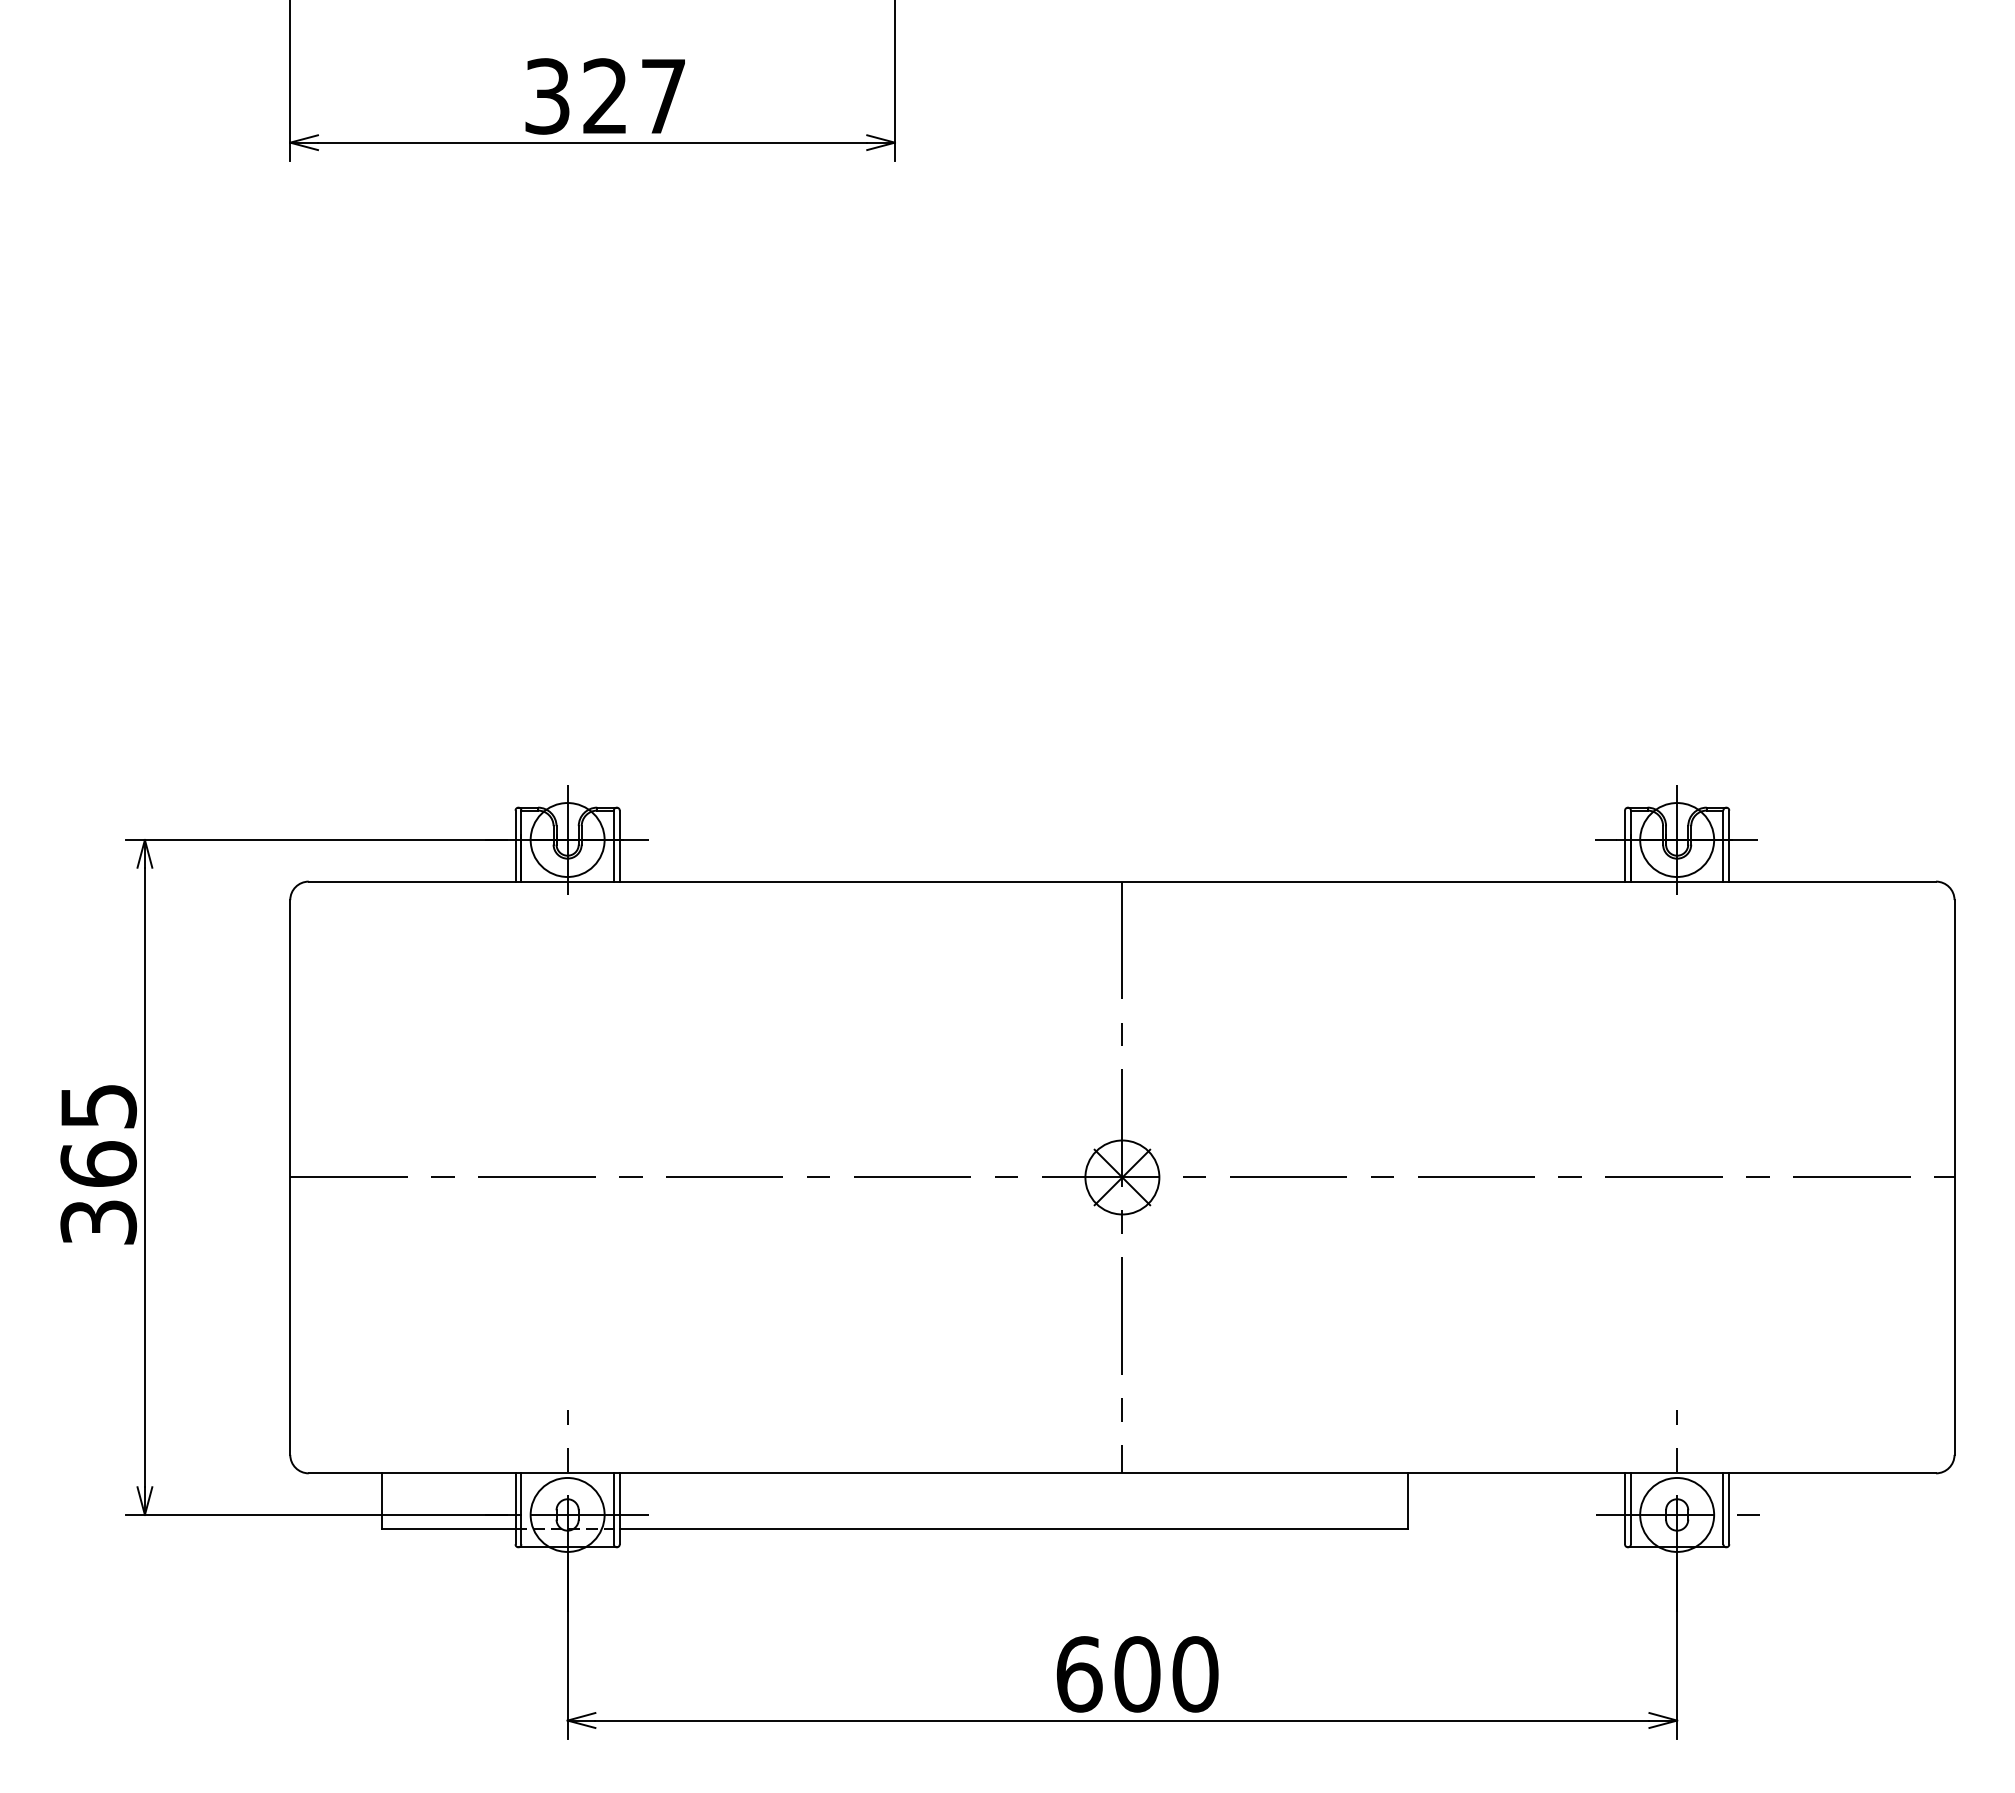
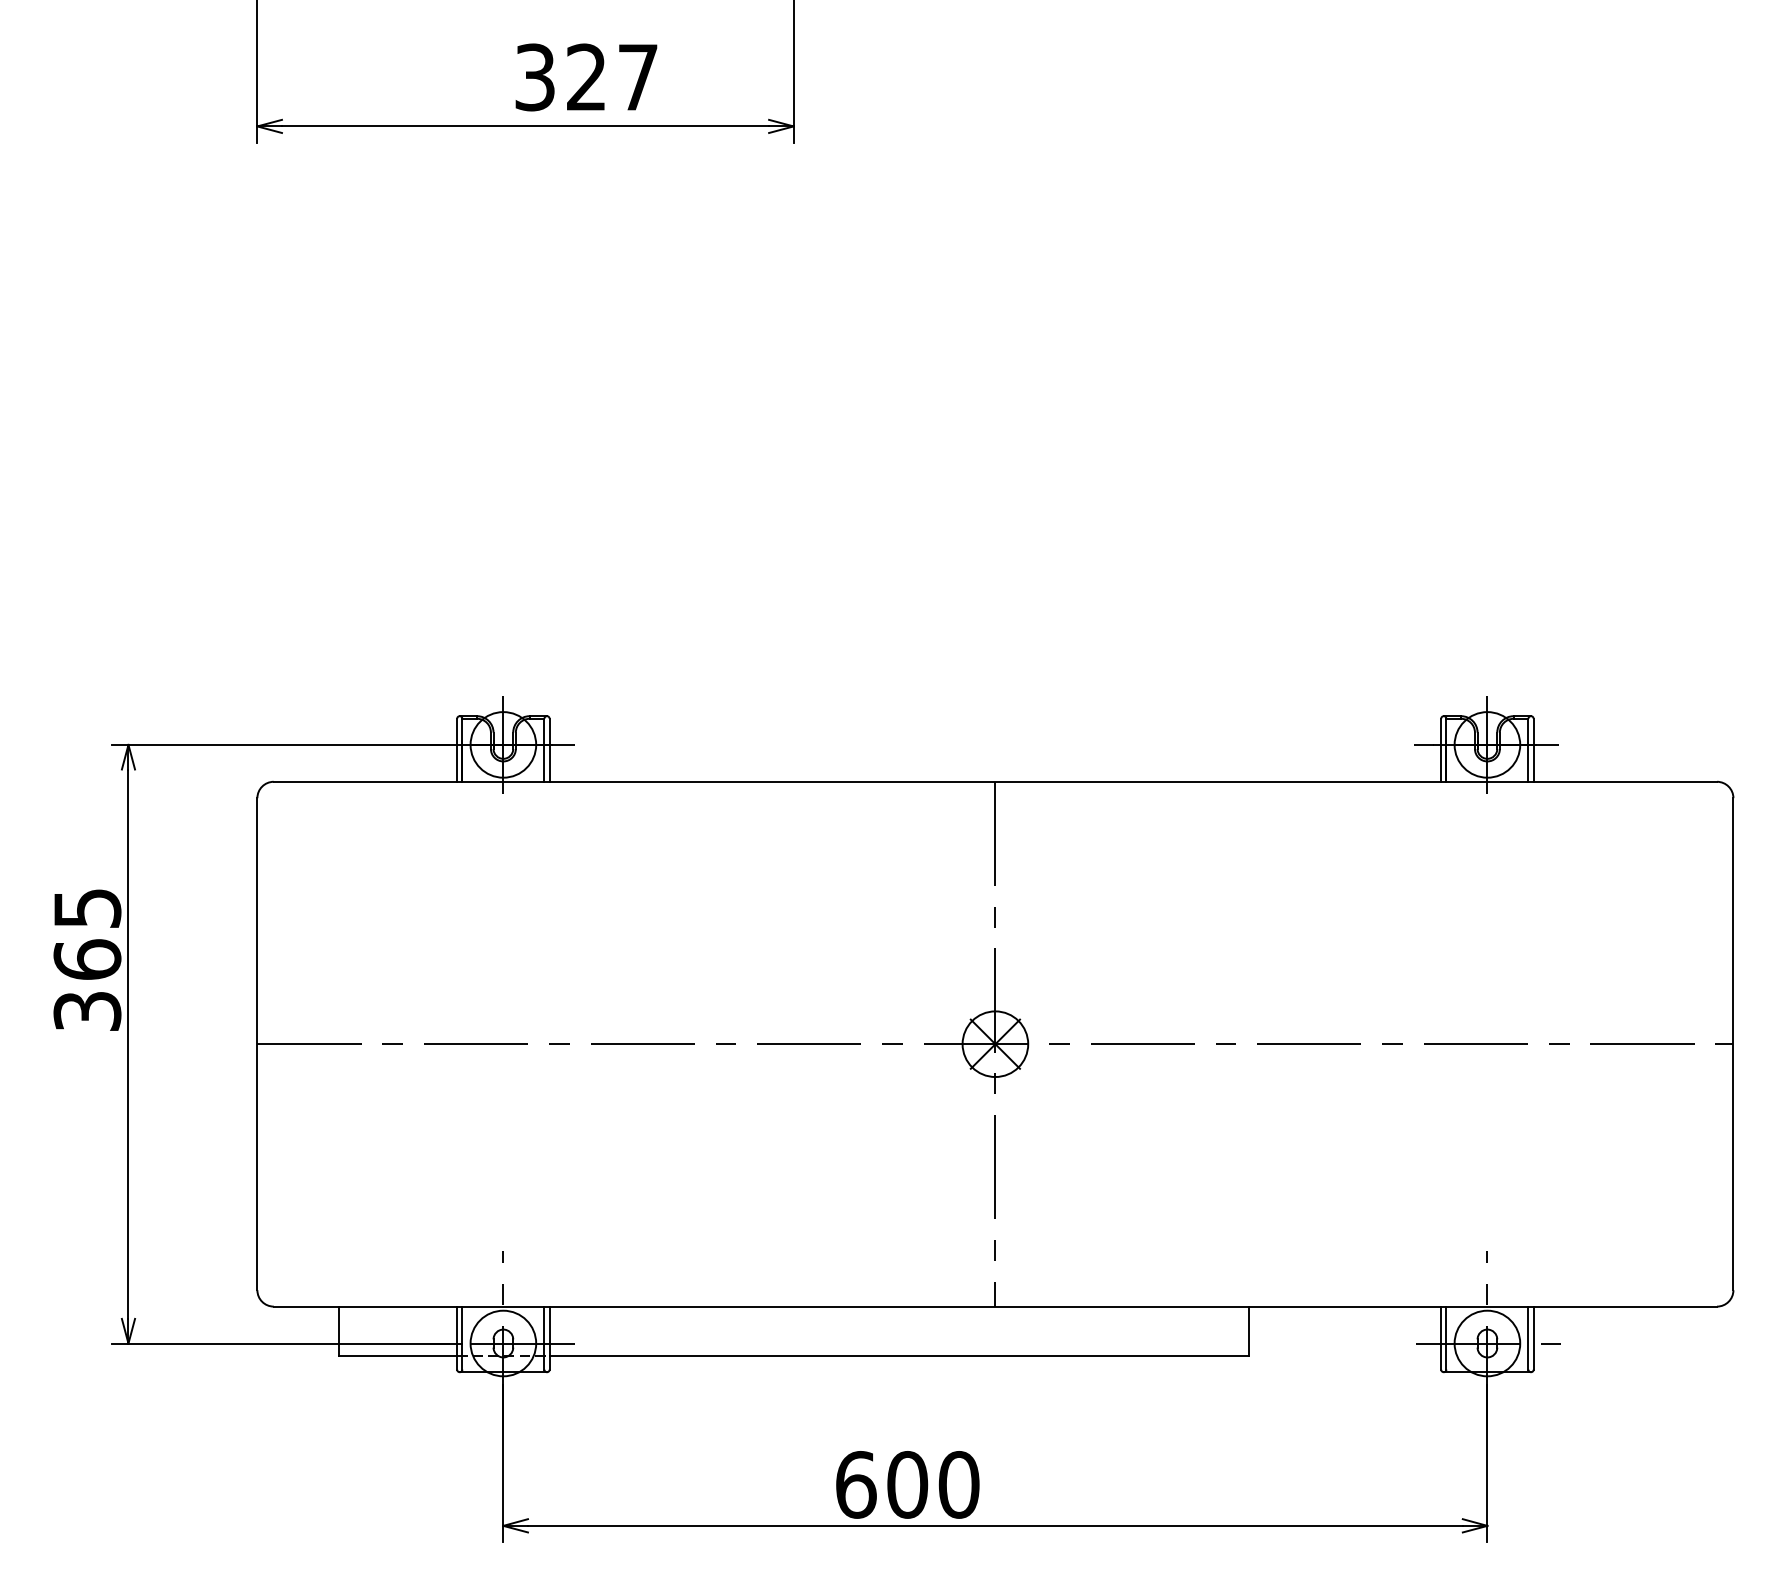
text: (604, 96) -> (585, 77), moved
text: (98, 1164) -> (87, 959), moved
text: (1137, 1674) -> (907, 1485), moved

